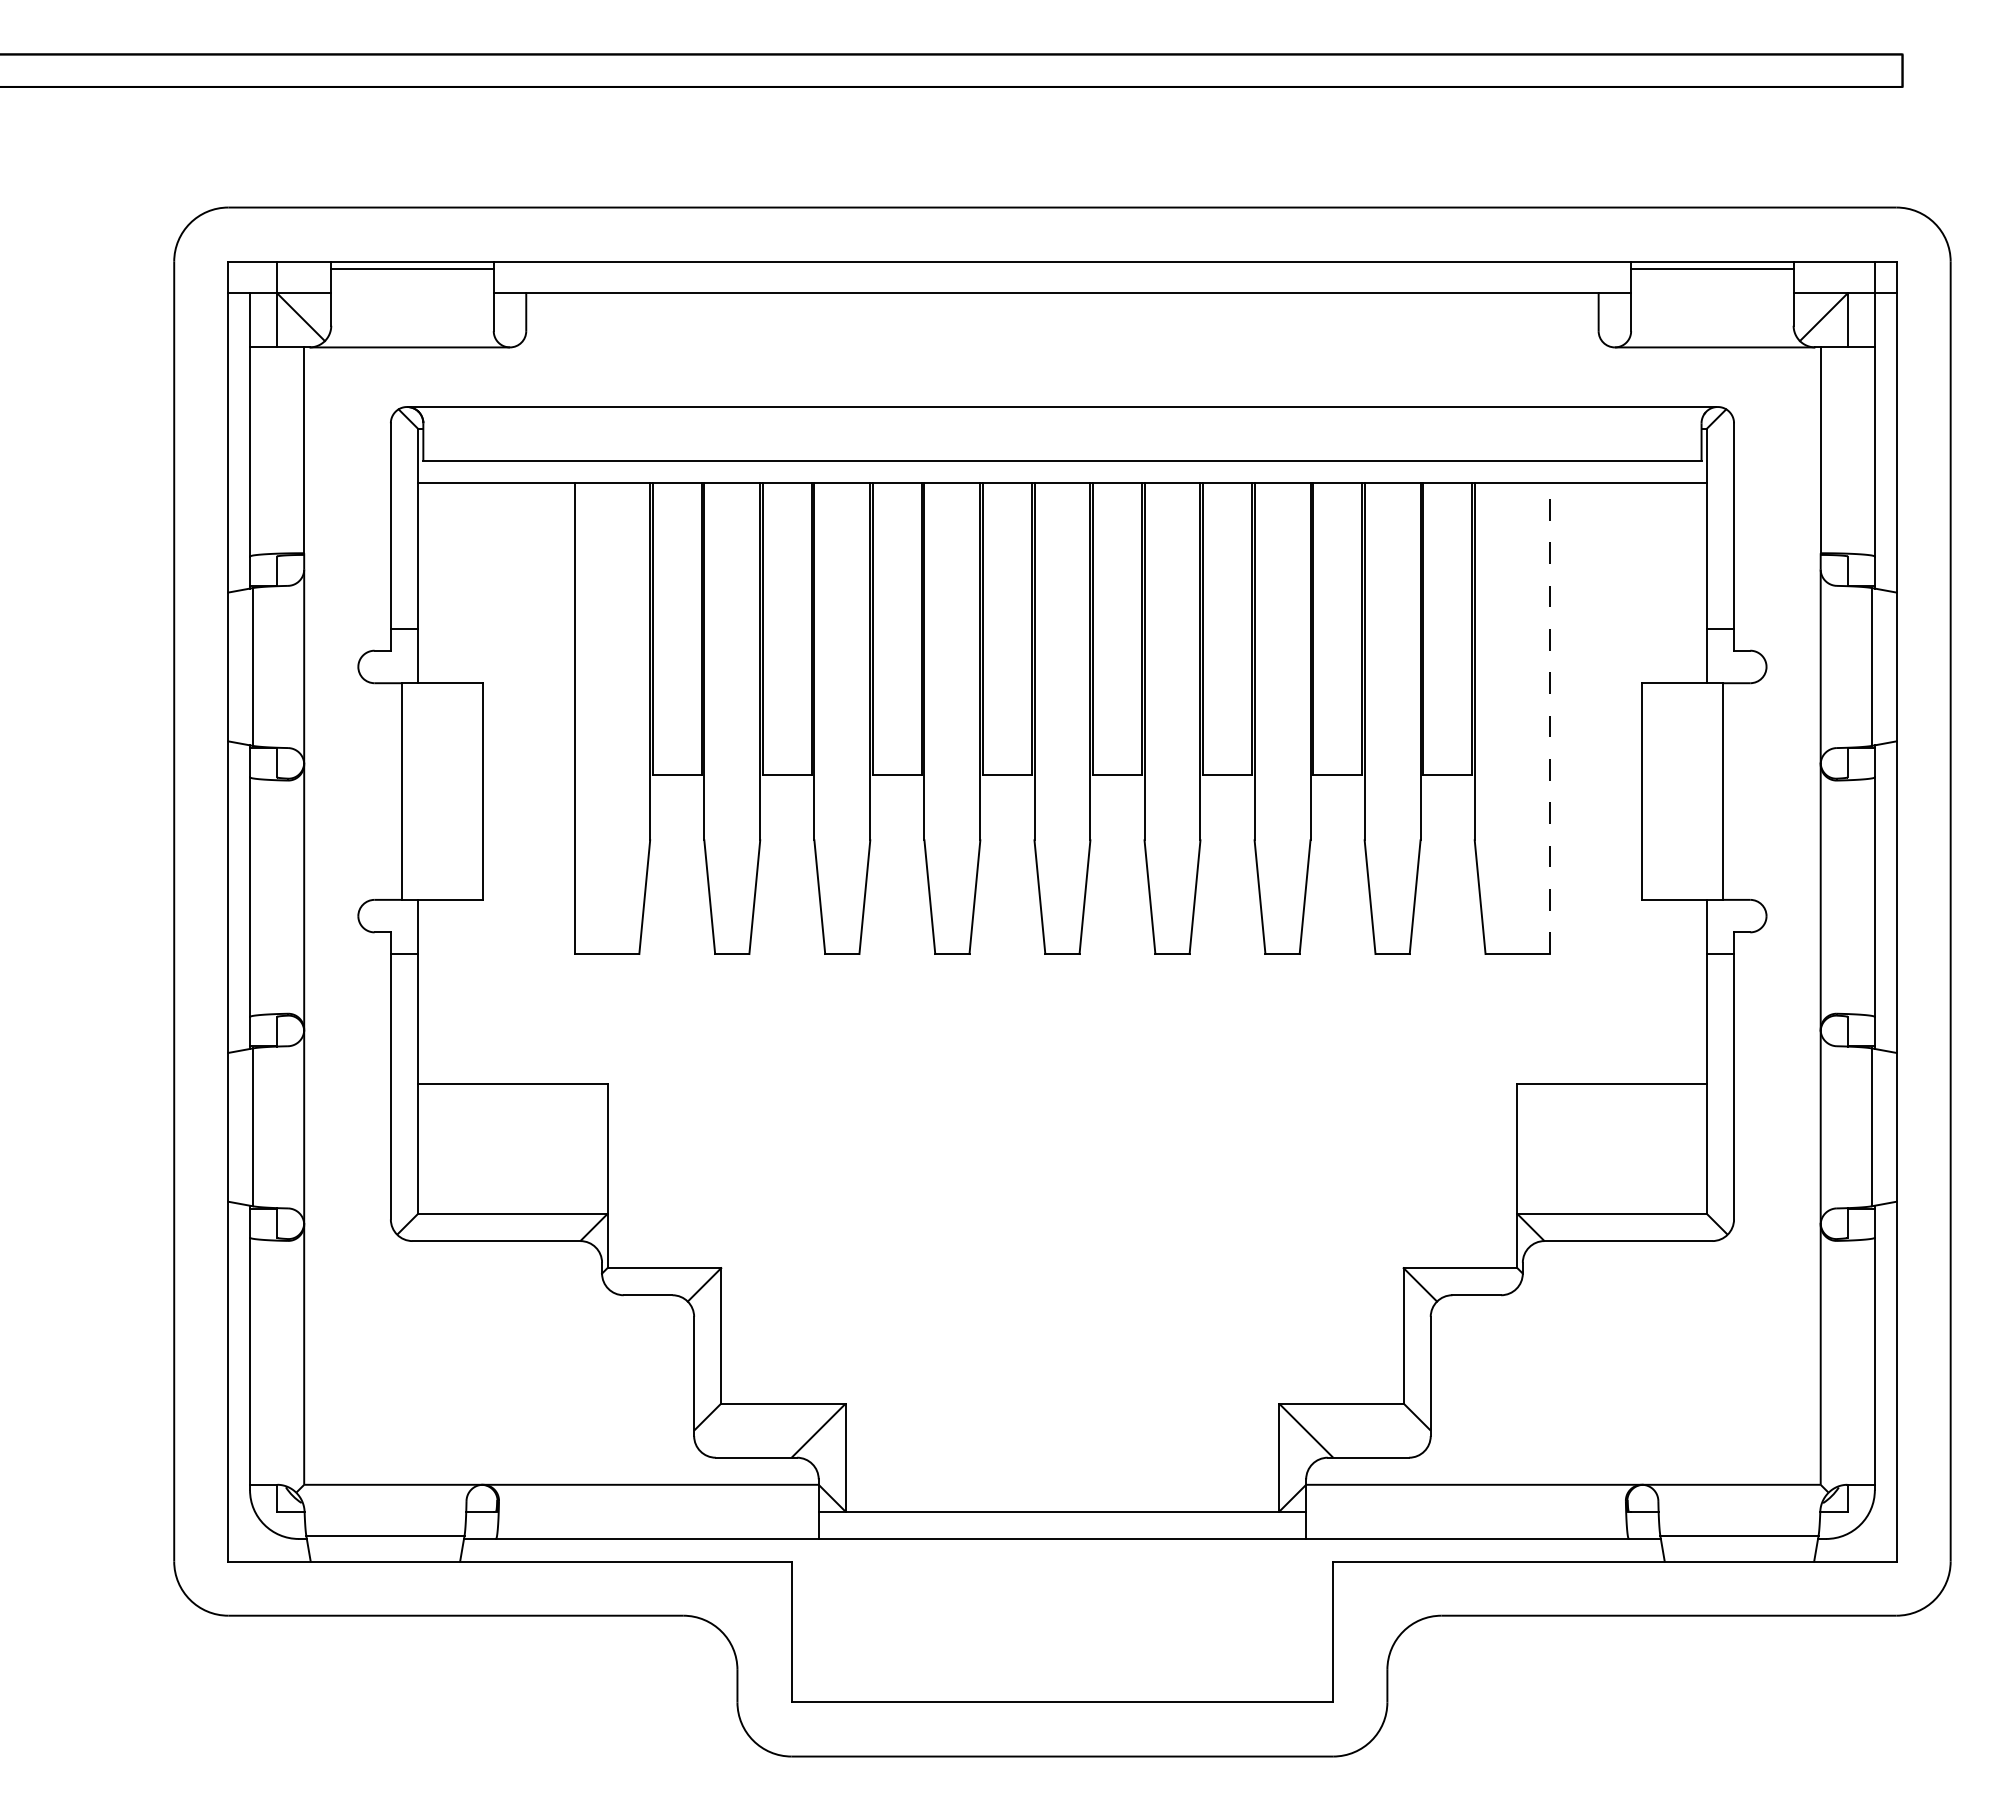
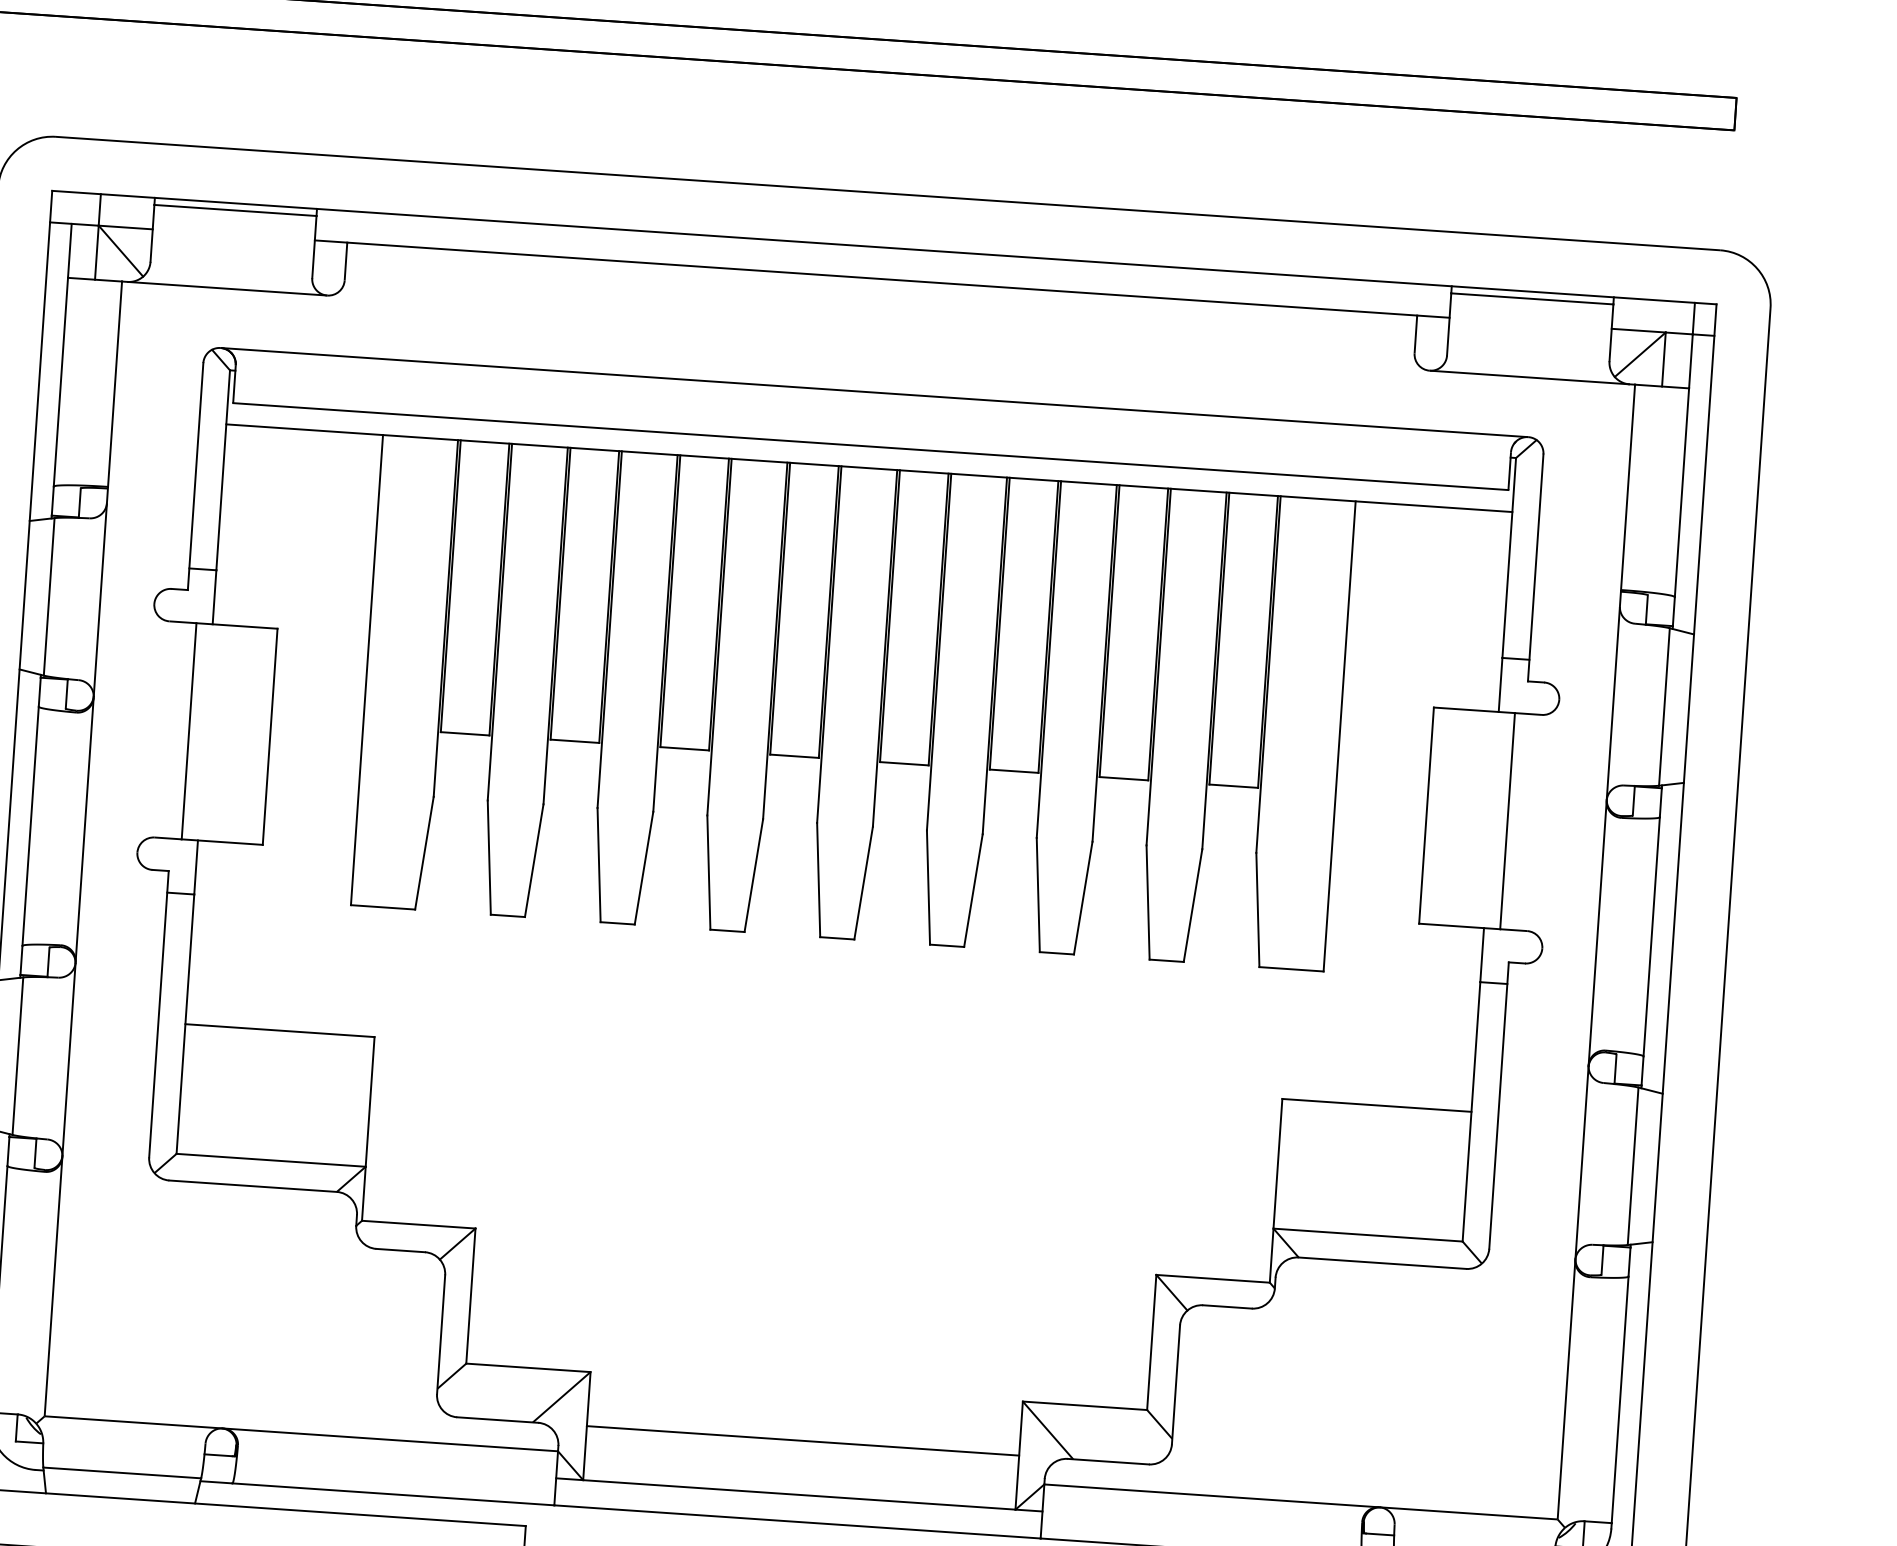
line: (1549, 718) -> (1339, 736), dashed -> solid
line: (1062, 1457) -> (803, 1440), added

